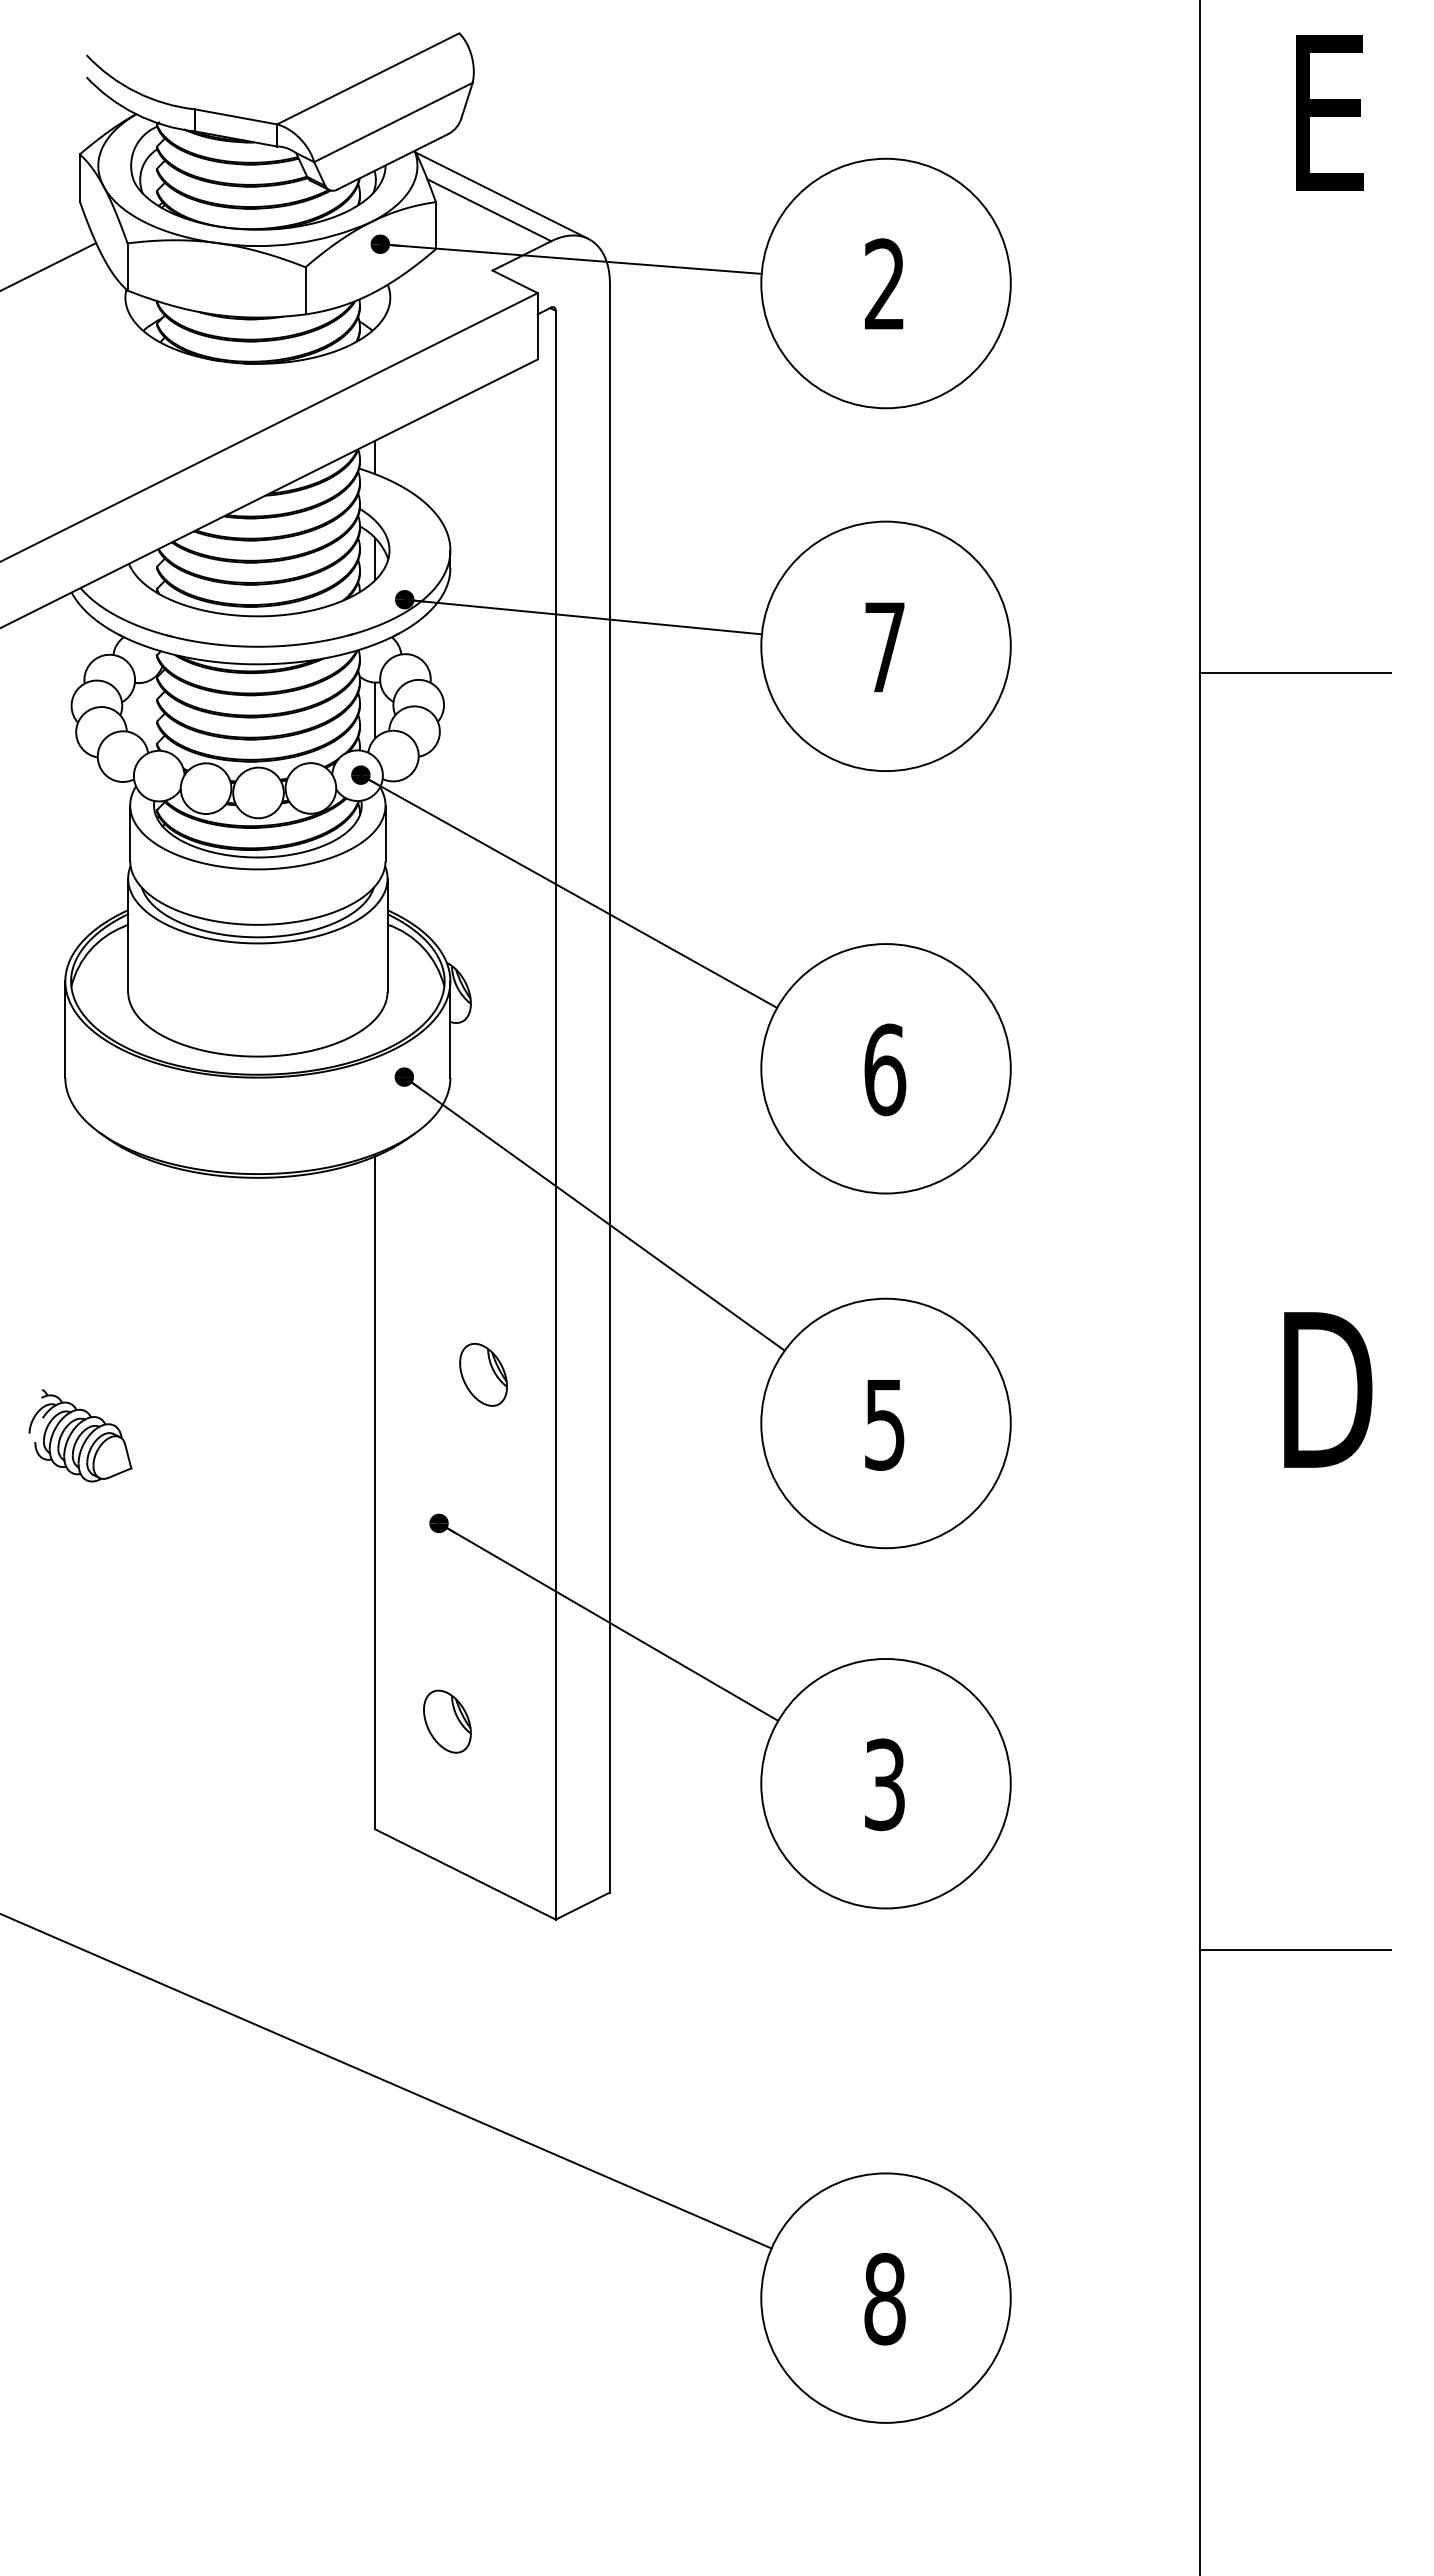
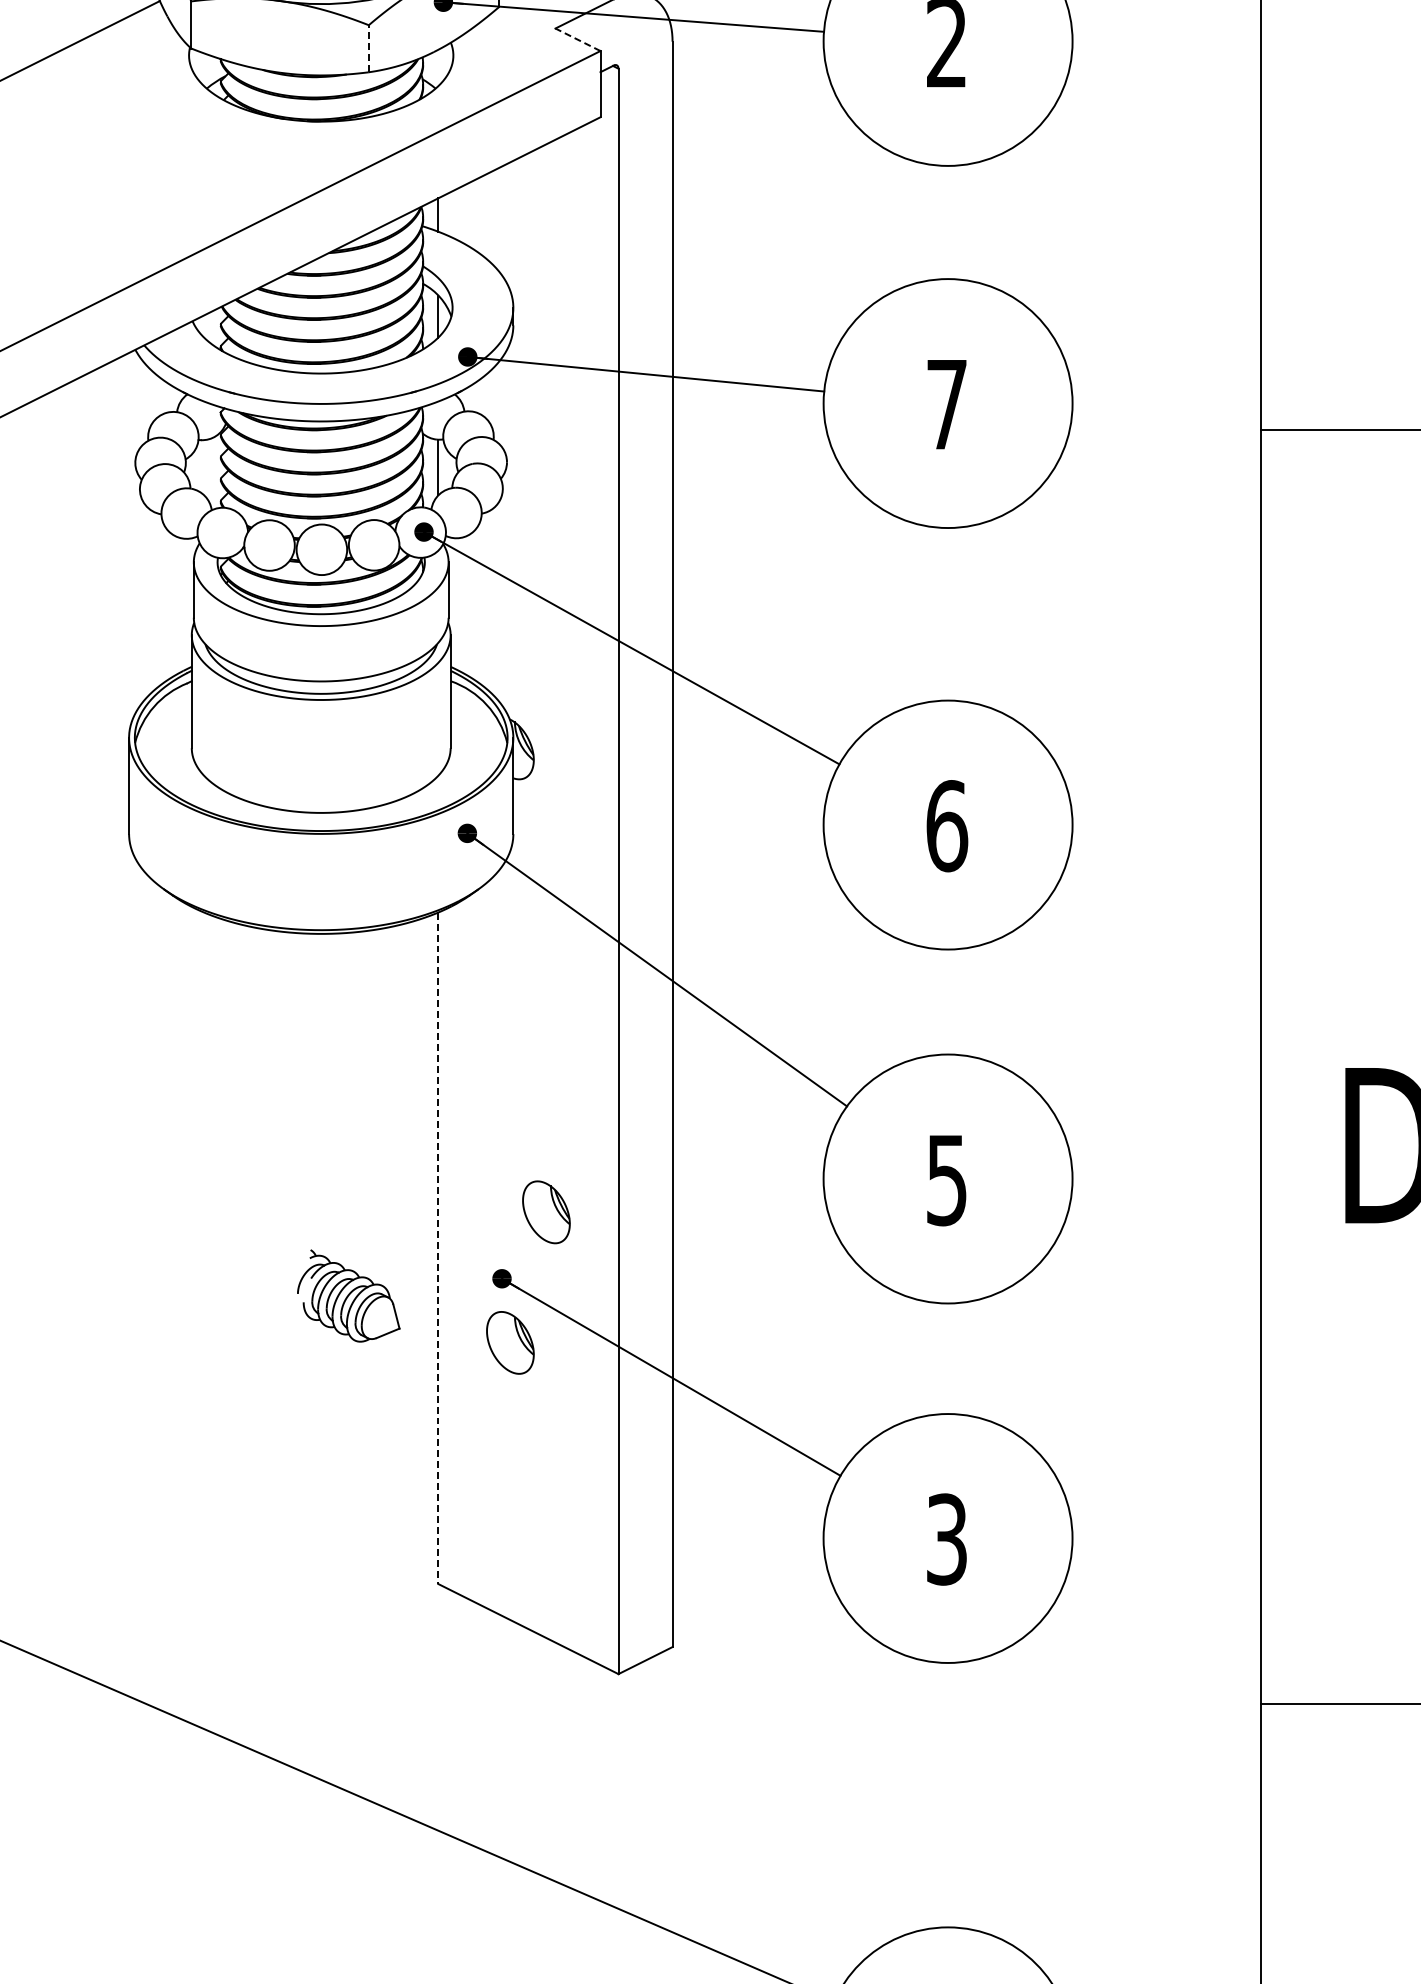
line: (514, 281) -> (577, 39), solid -> dashed
line: (305, 290) -> (368, 48), solid -> dashed
part: (483, 1374) -> (546, 1211), moved
part: (80, 1435) -> (348, 1295), moved
line: (375, 1493) -> (438, 1248), solid -> dashed
part: (447, 1721) -> (510, 1342), moved

